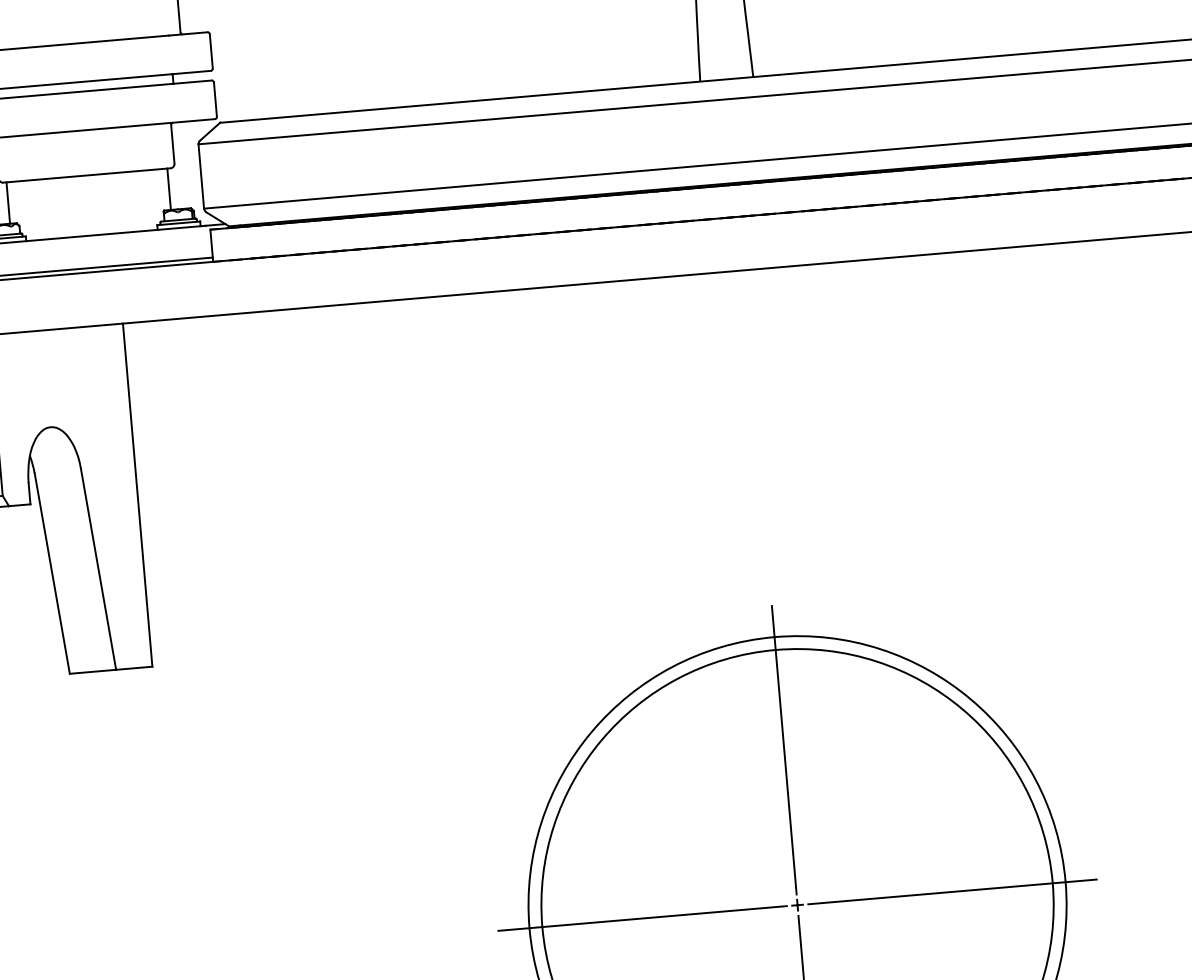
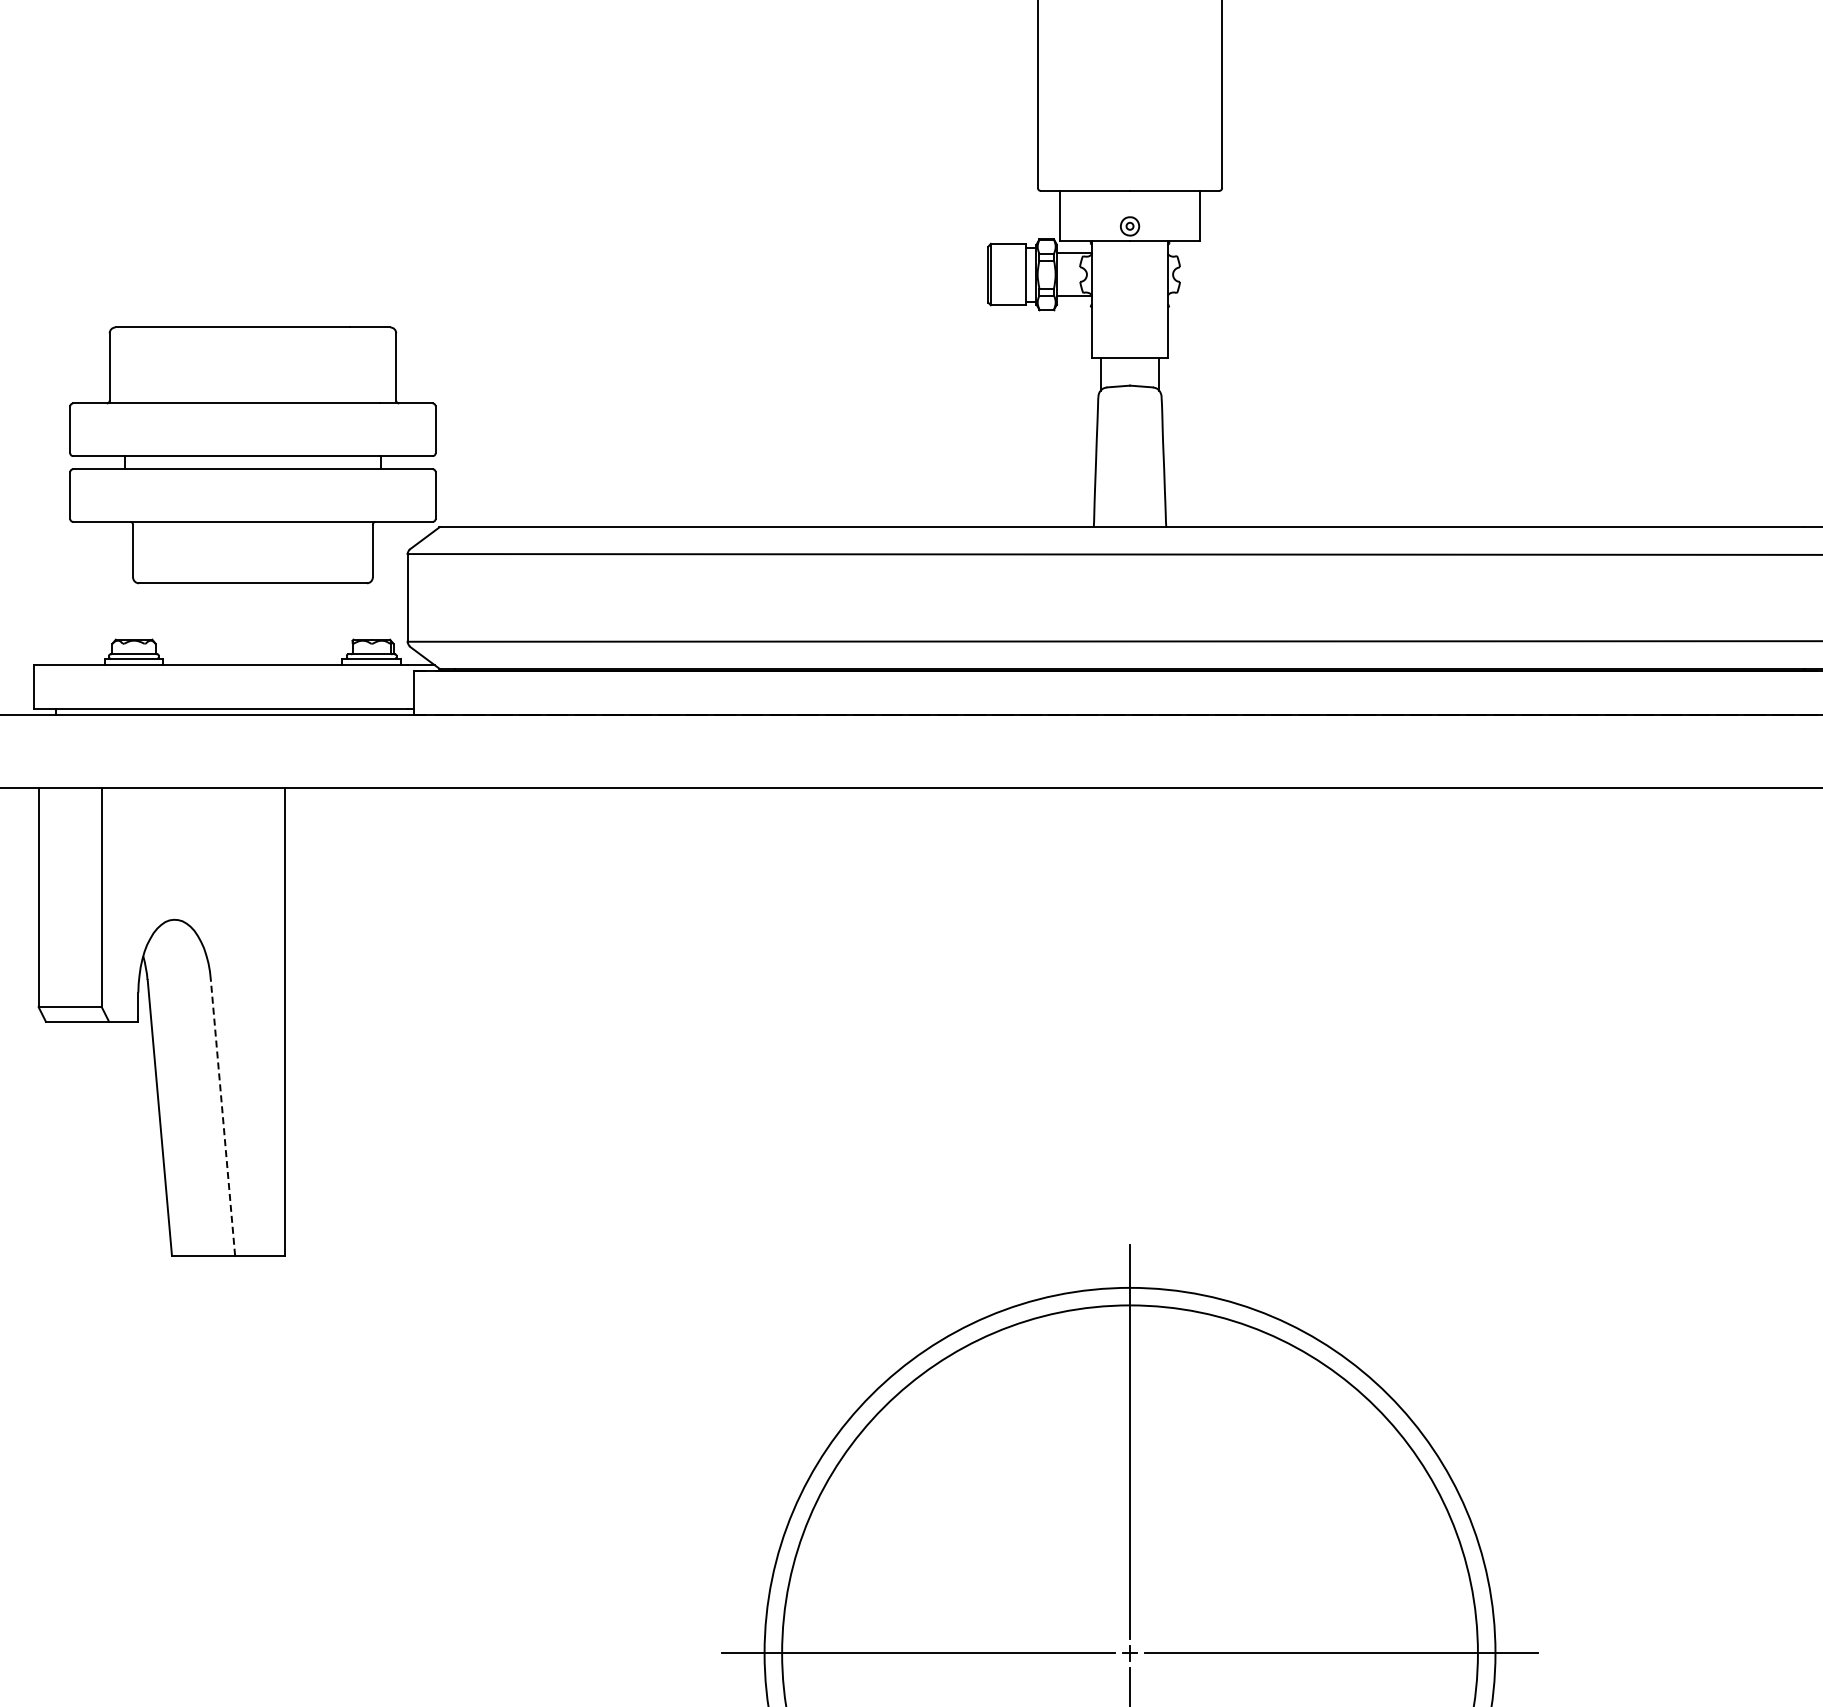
line: (169, 189) -> (362, 611), removed
line: (8, 203) -> (143, 611), removed
line: (98, 569) -> (222, 1117), solid -> dashed

